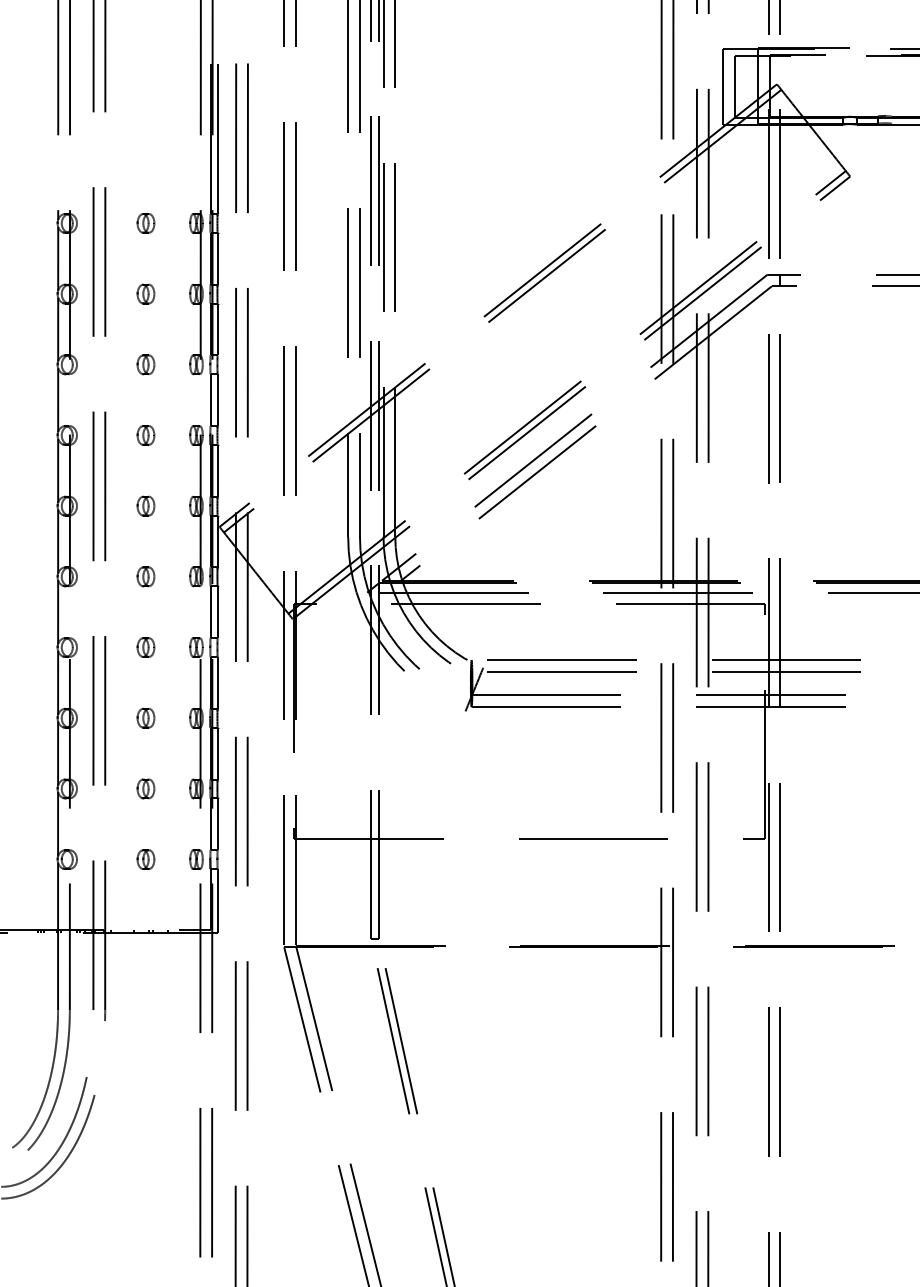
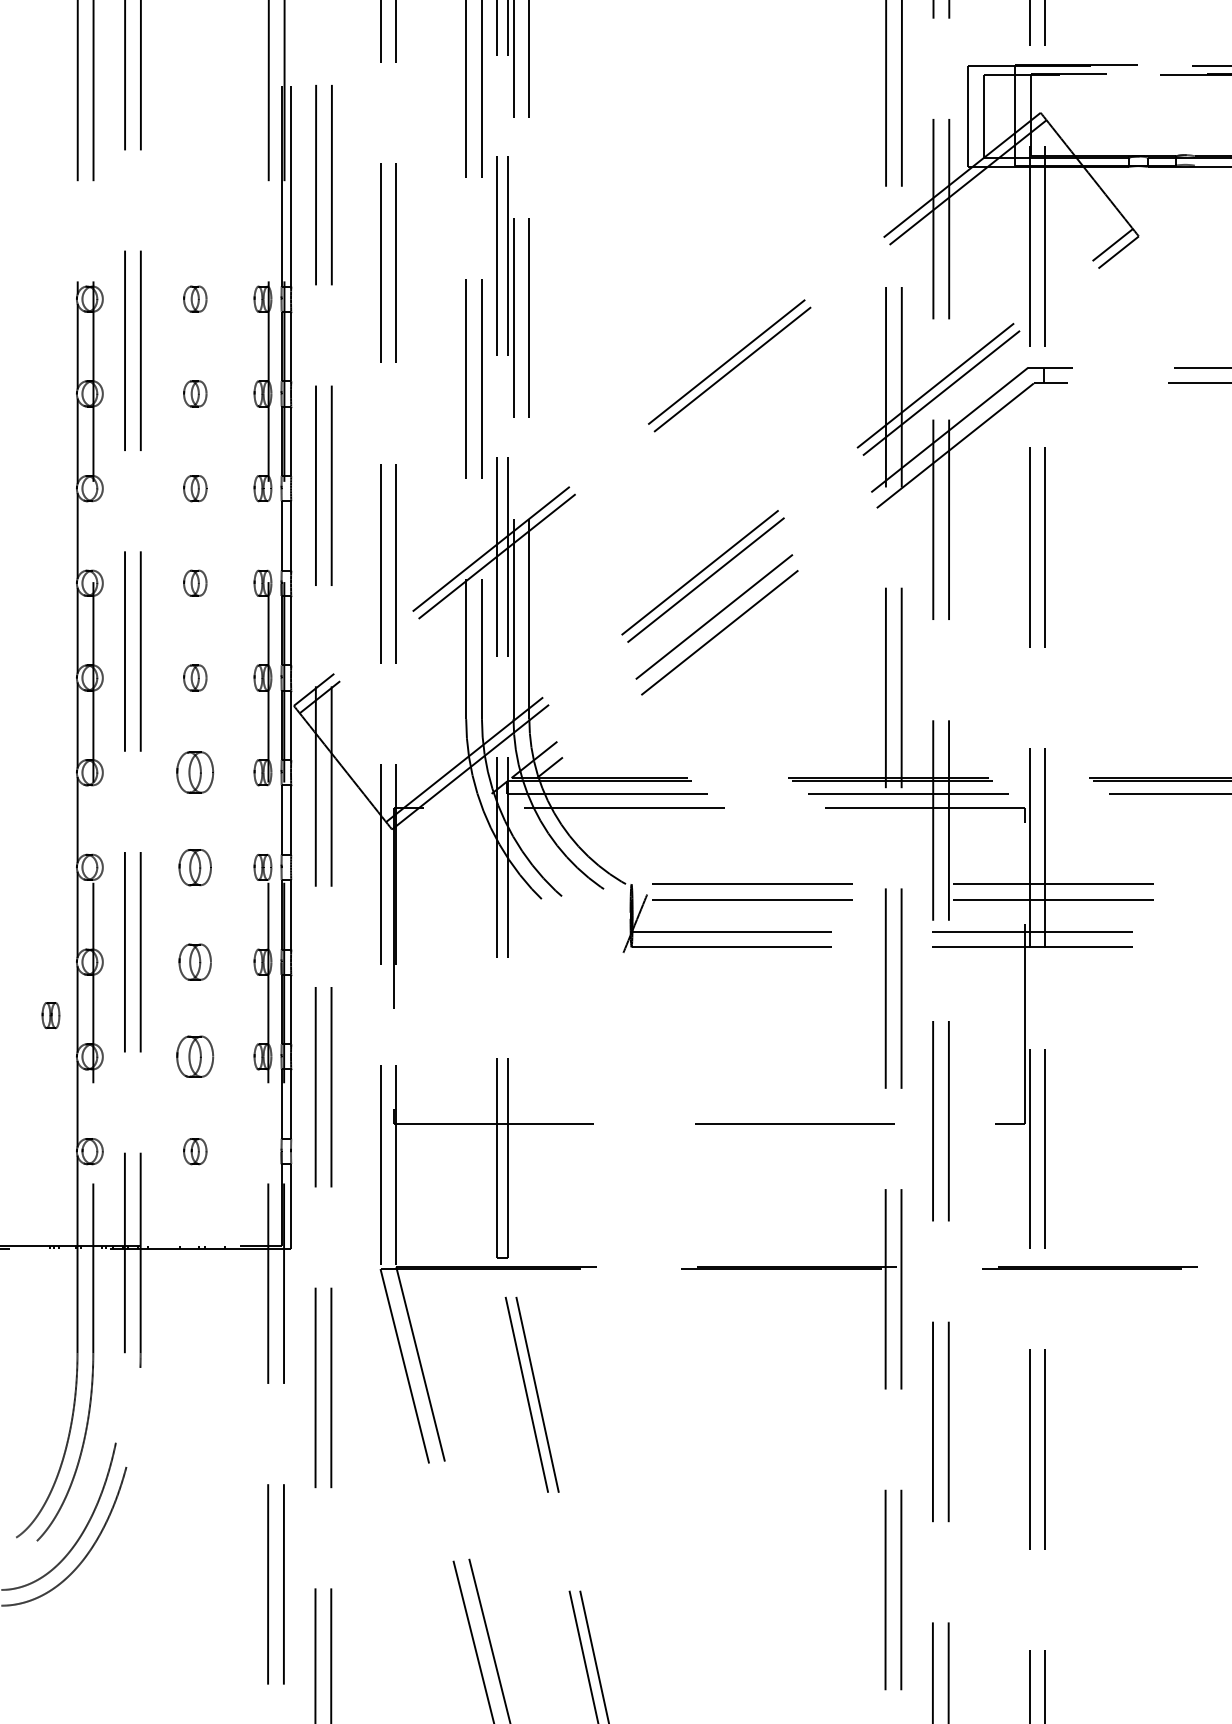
part: (146, 576) -> (195, 772), size x1.6
part: (146, 646) -> (195, 866), size x1.4
part: (146, 717) -> (195, 961), size x1.4
part: (146, 788) -> (195, 1056), size x1.6
part: (196, 859) -> (50, 1015), moved

